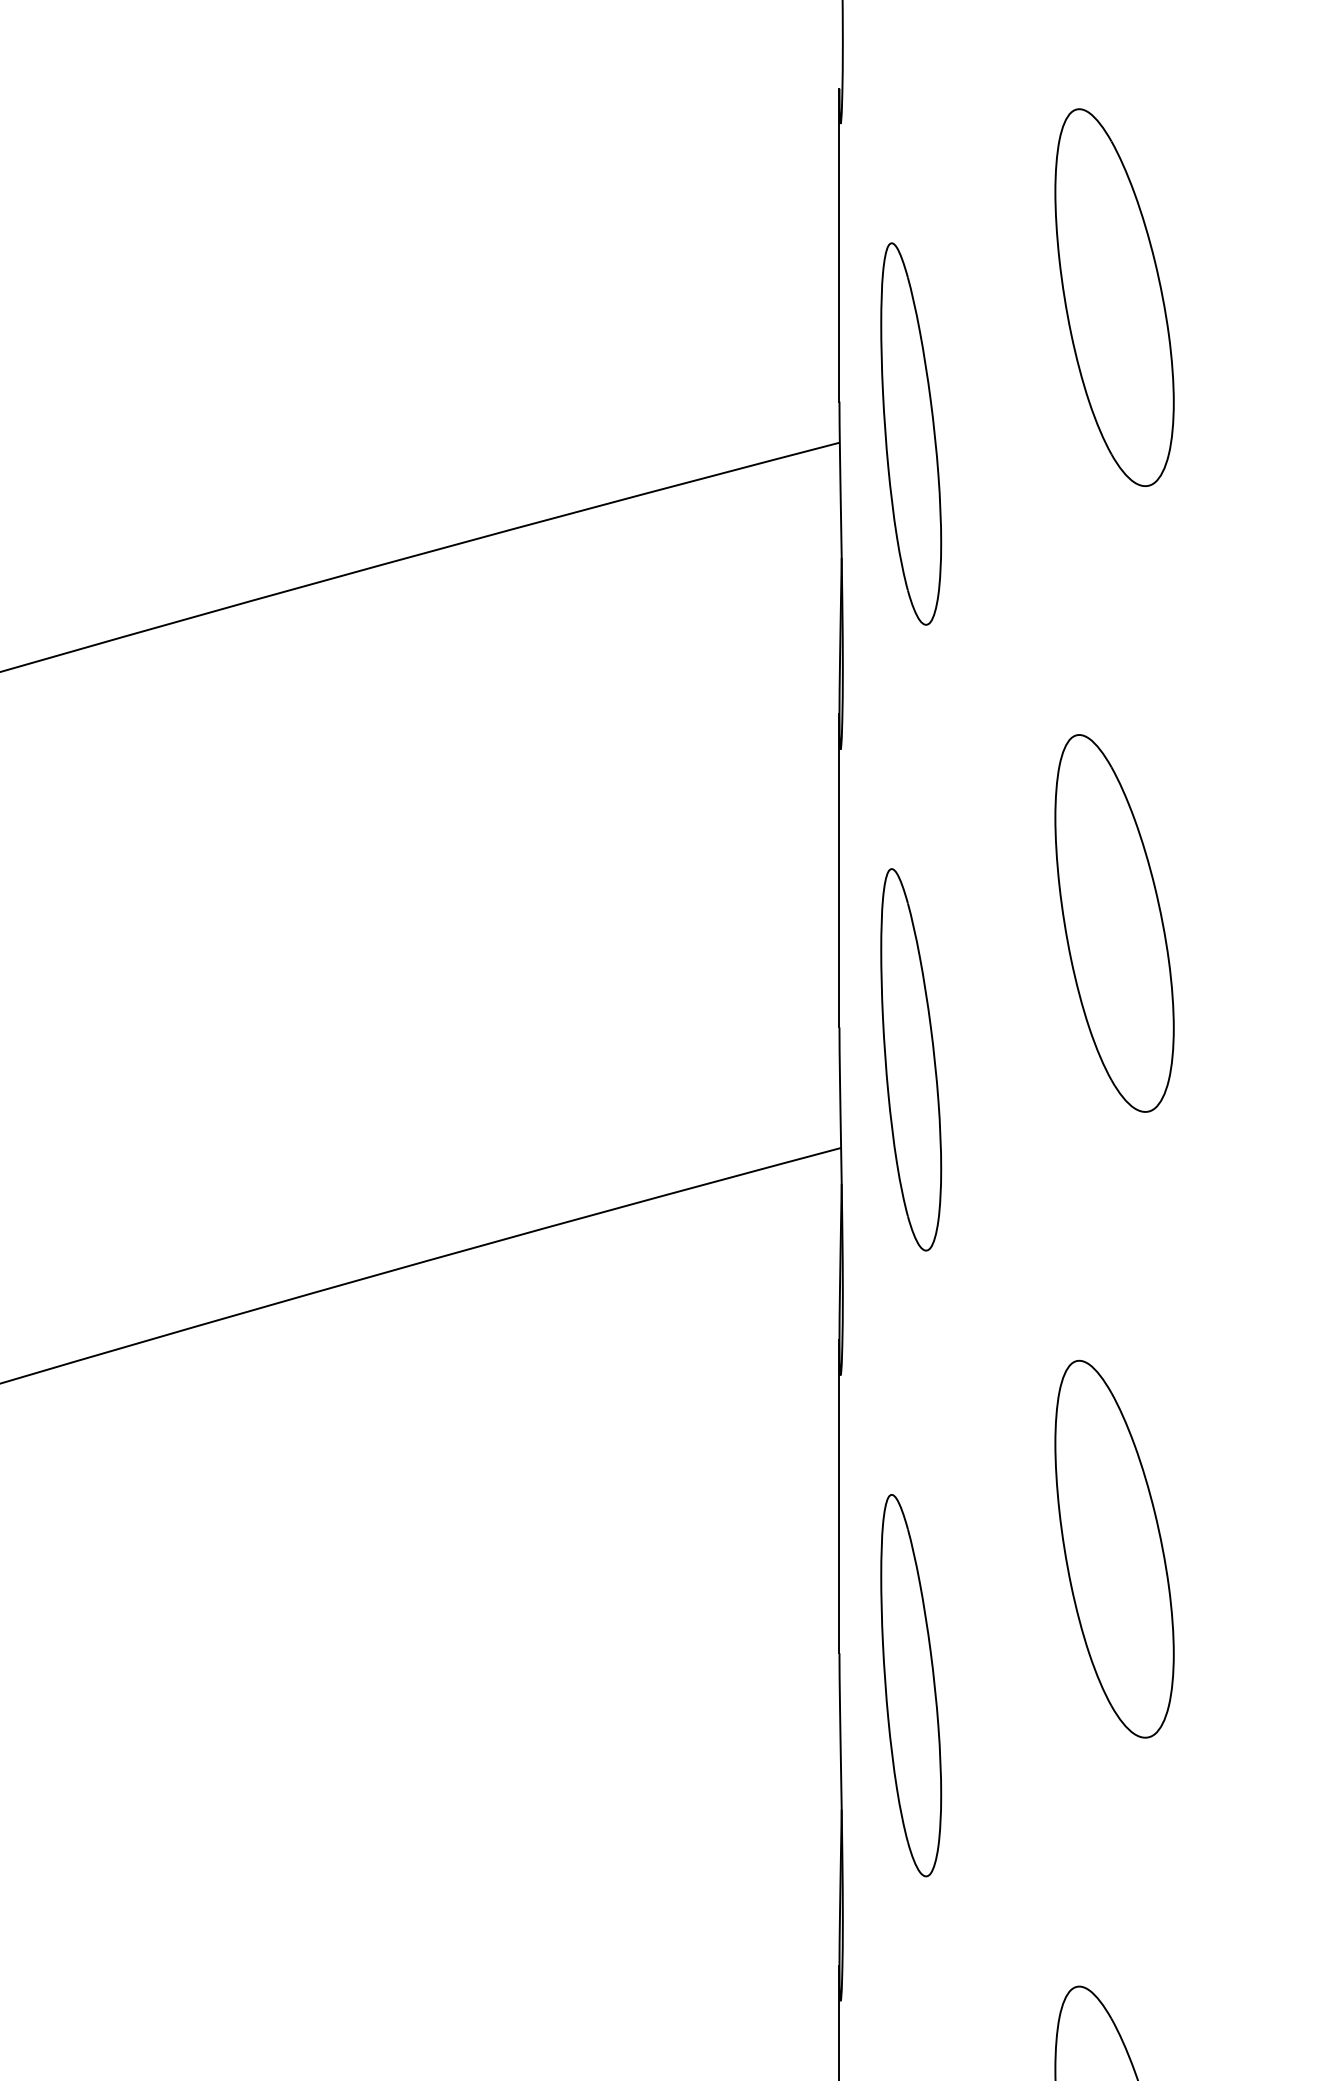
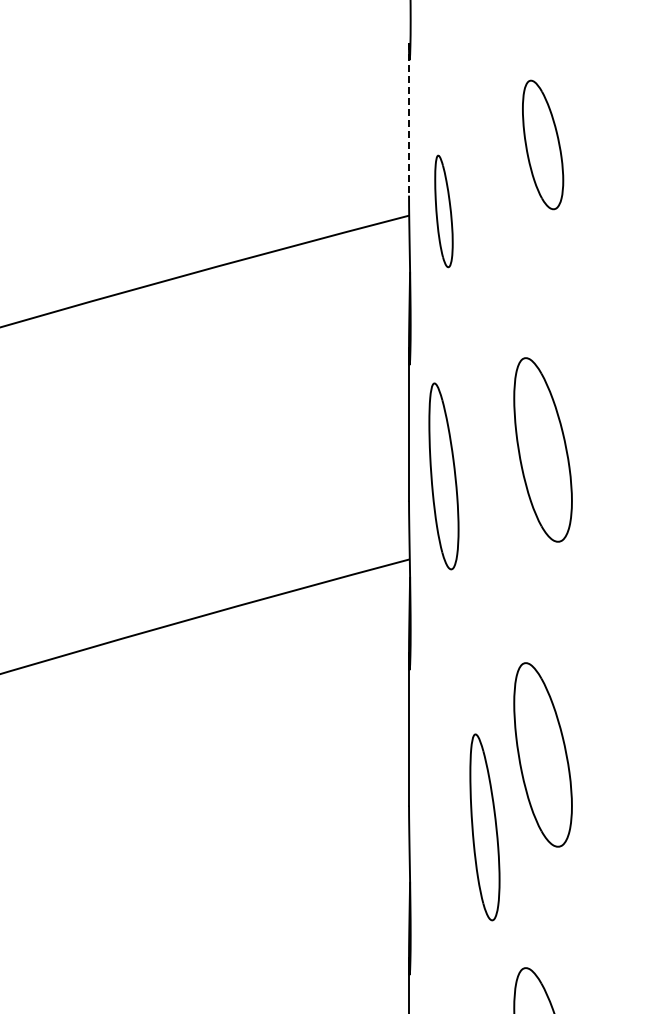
line: (840, 245) -> (409, 119), solid -> dashed
part: (1113, 296) -> (542, 144), size x0.7
part: (910, 434) -> (443, 211), size x0.6
part: (910, 1059) -> (443, 476), moved
part: (910, 1685) -> (484, 827), moved

